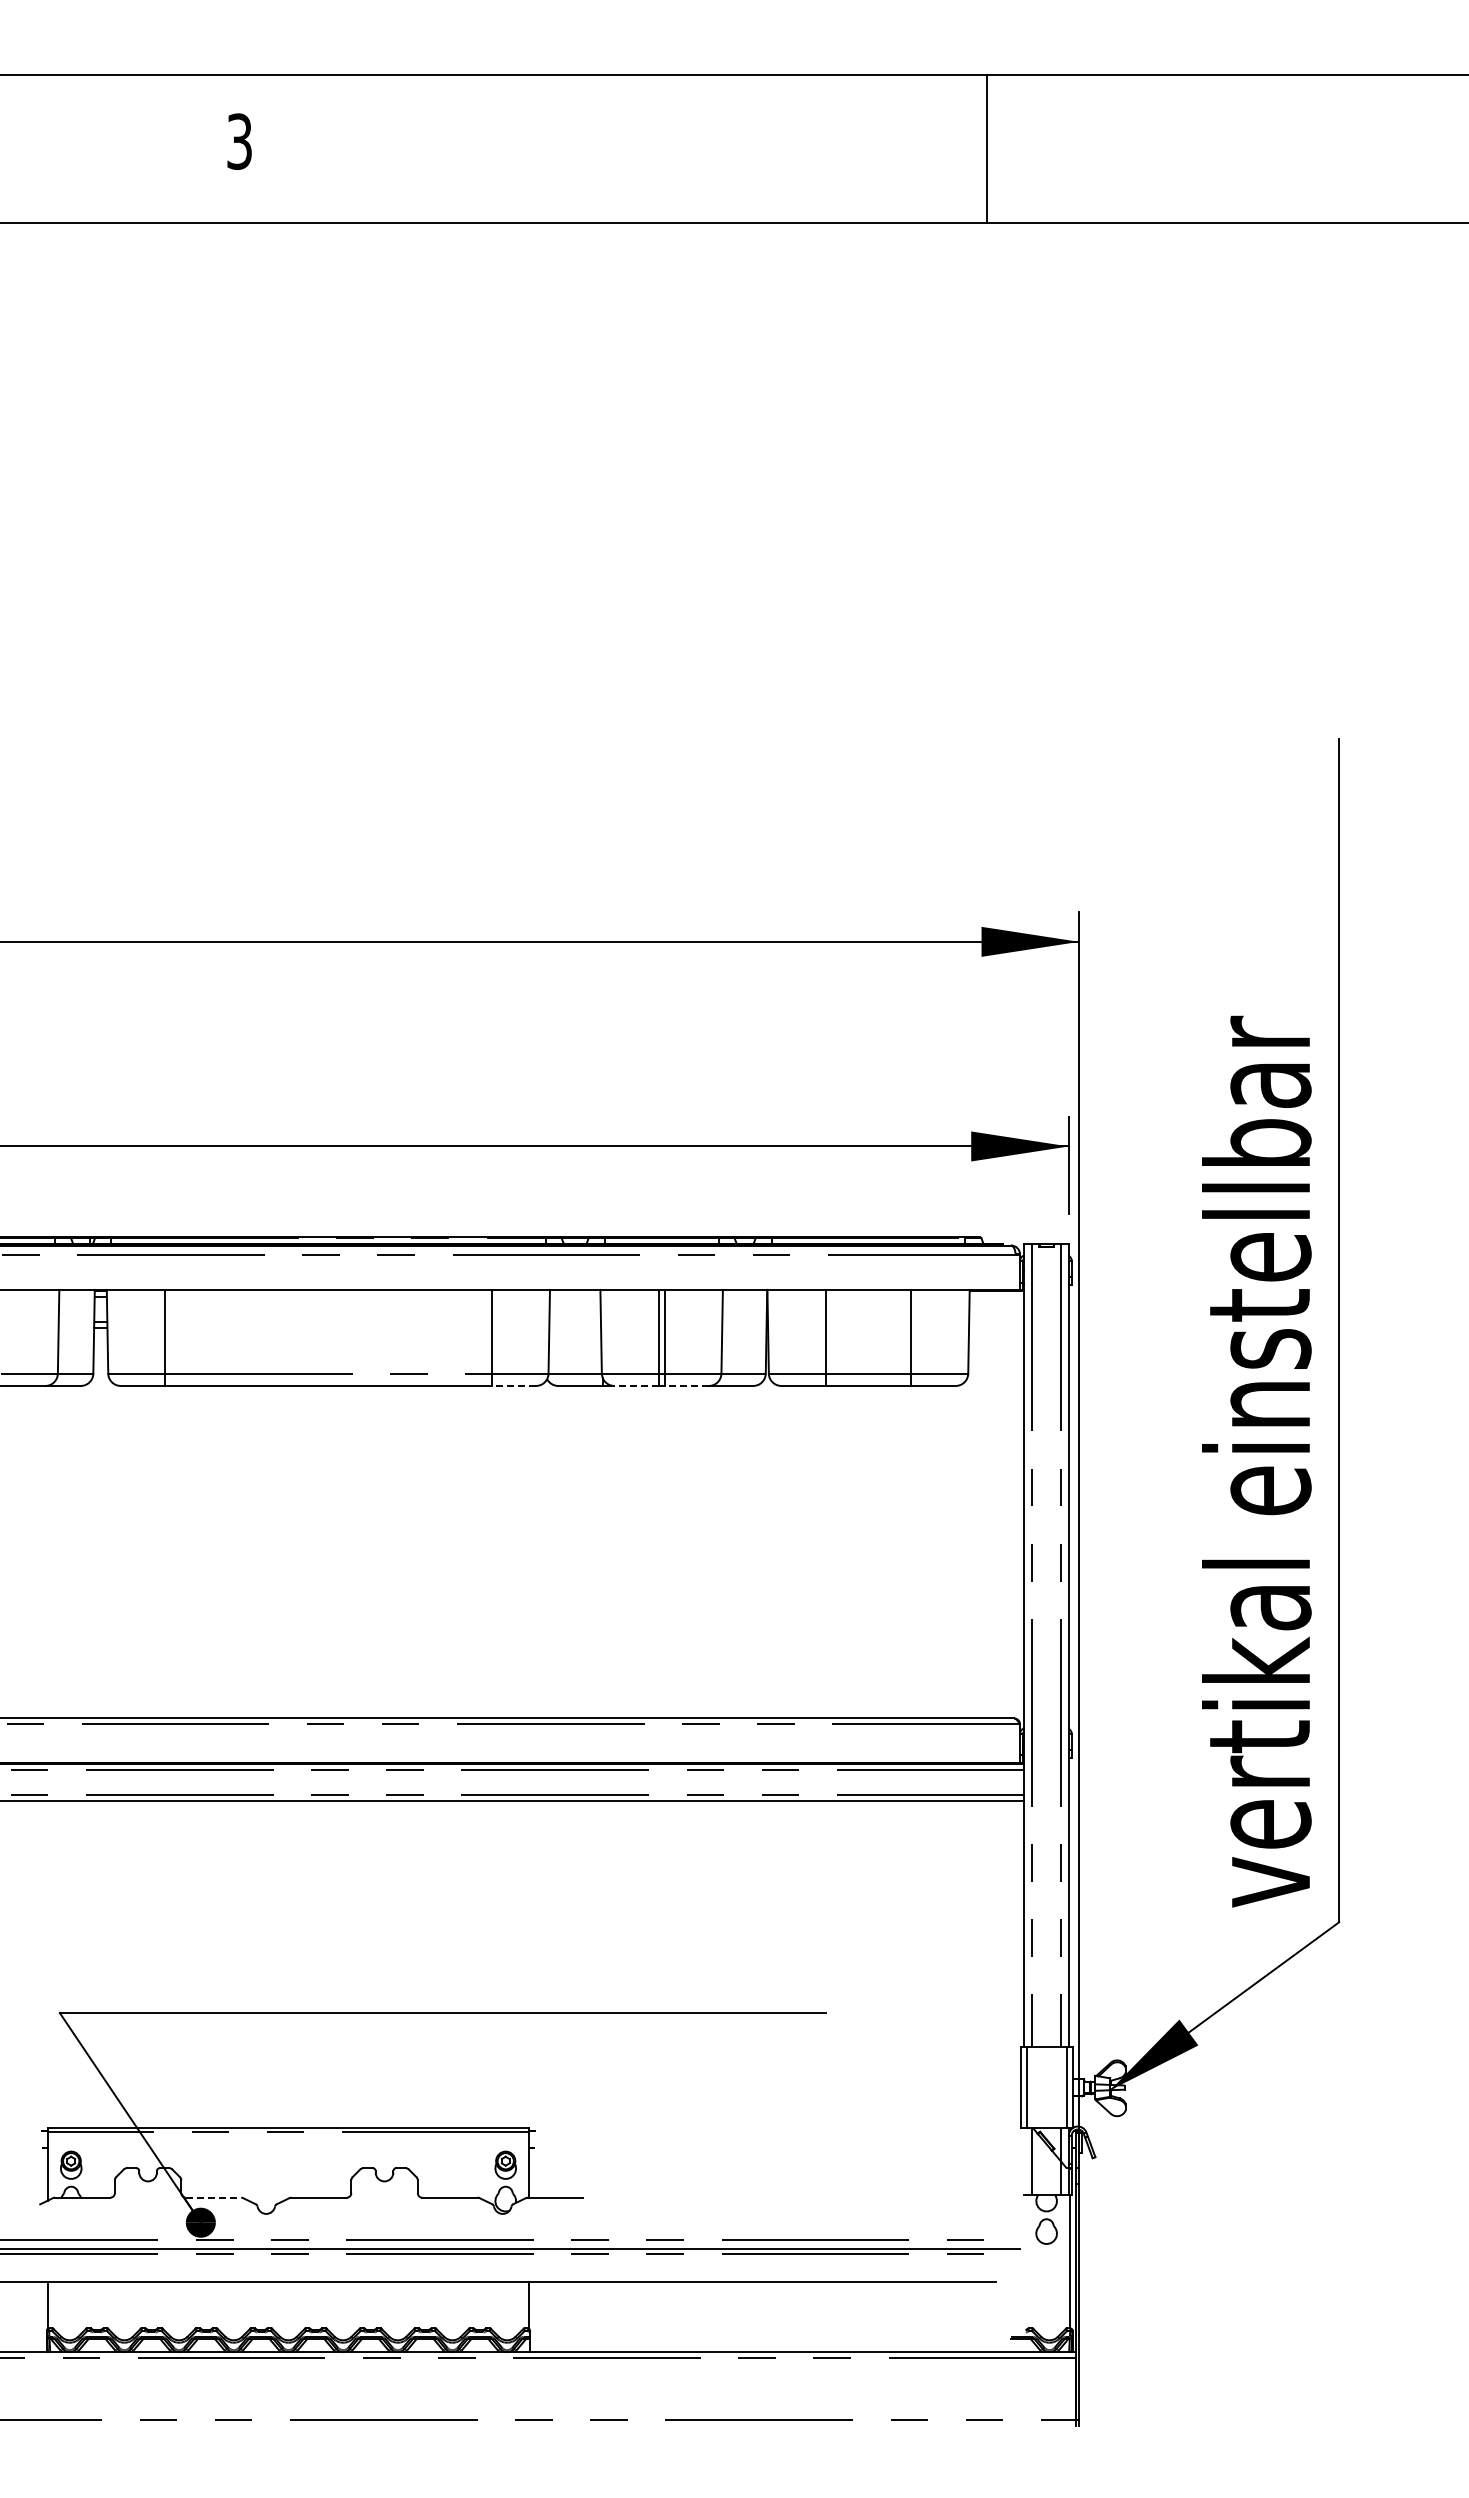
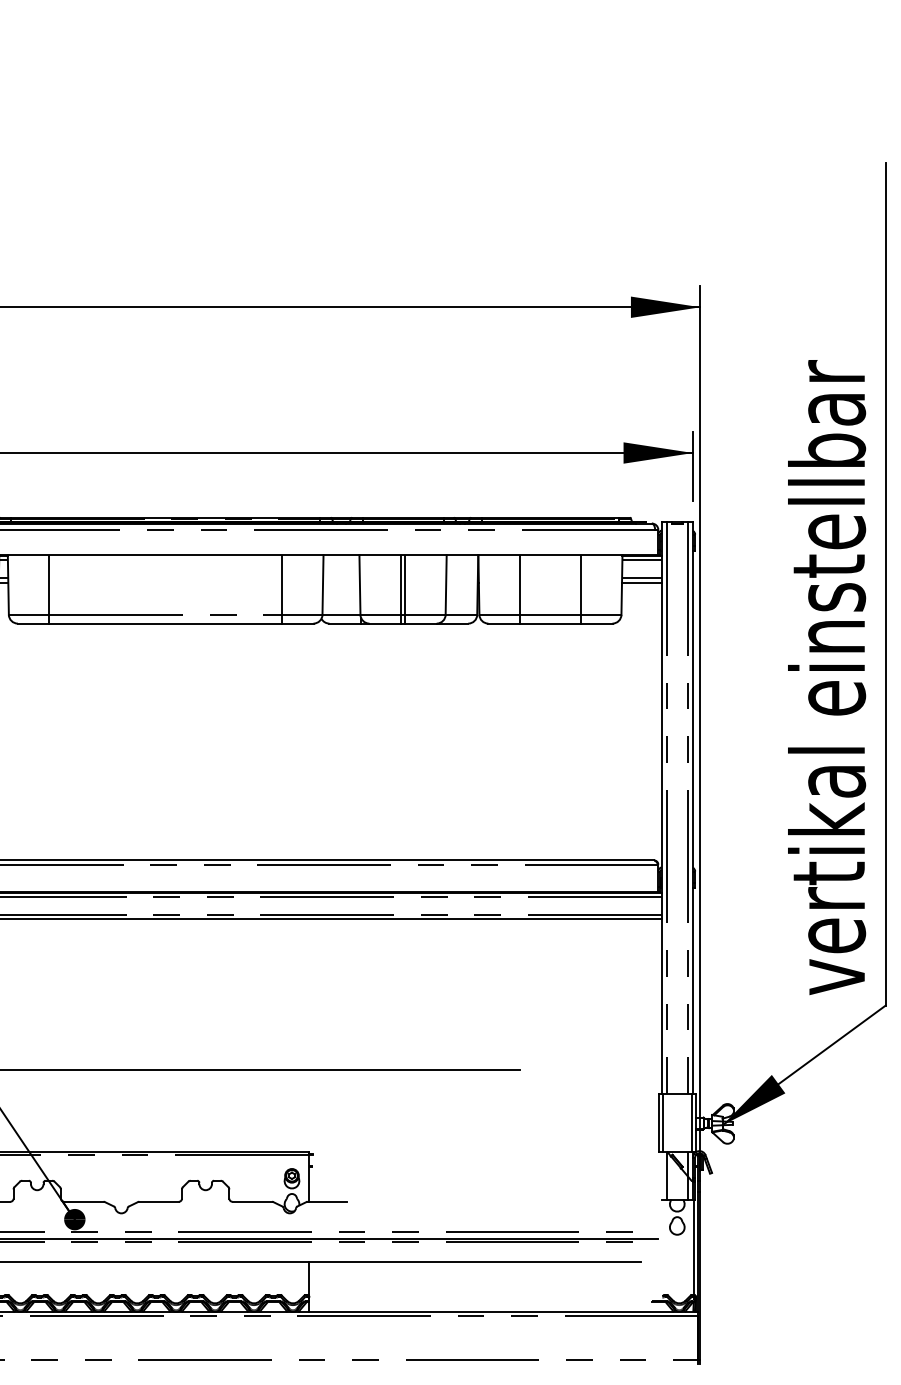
line: (996, 1297) -> (641, 560), added
line: (996, 1322) -> (641, 578), added
line: (996, 1328) -> (641, 582), added
line: (513, 1385) -> (297, 623), dashed -> solid
line: (636, 1385) -> (385, 623), dashed -> solid
line: (686, 1385) -> (420, 623), dashed -> solid
line: (213, 2197) -> (83, 1201), dashed -> solid

